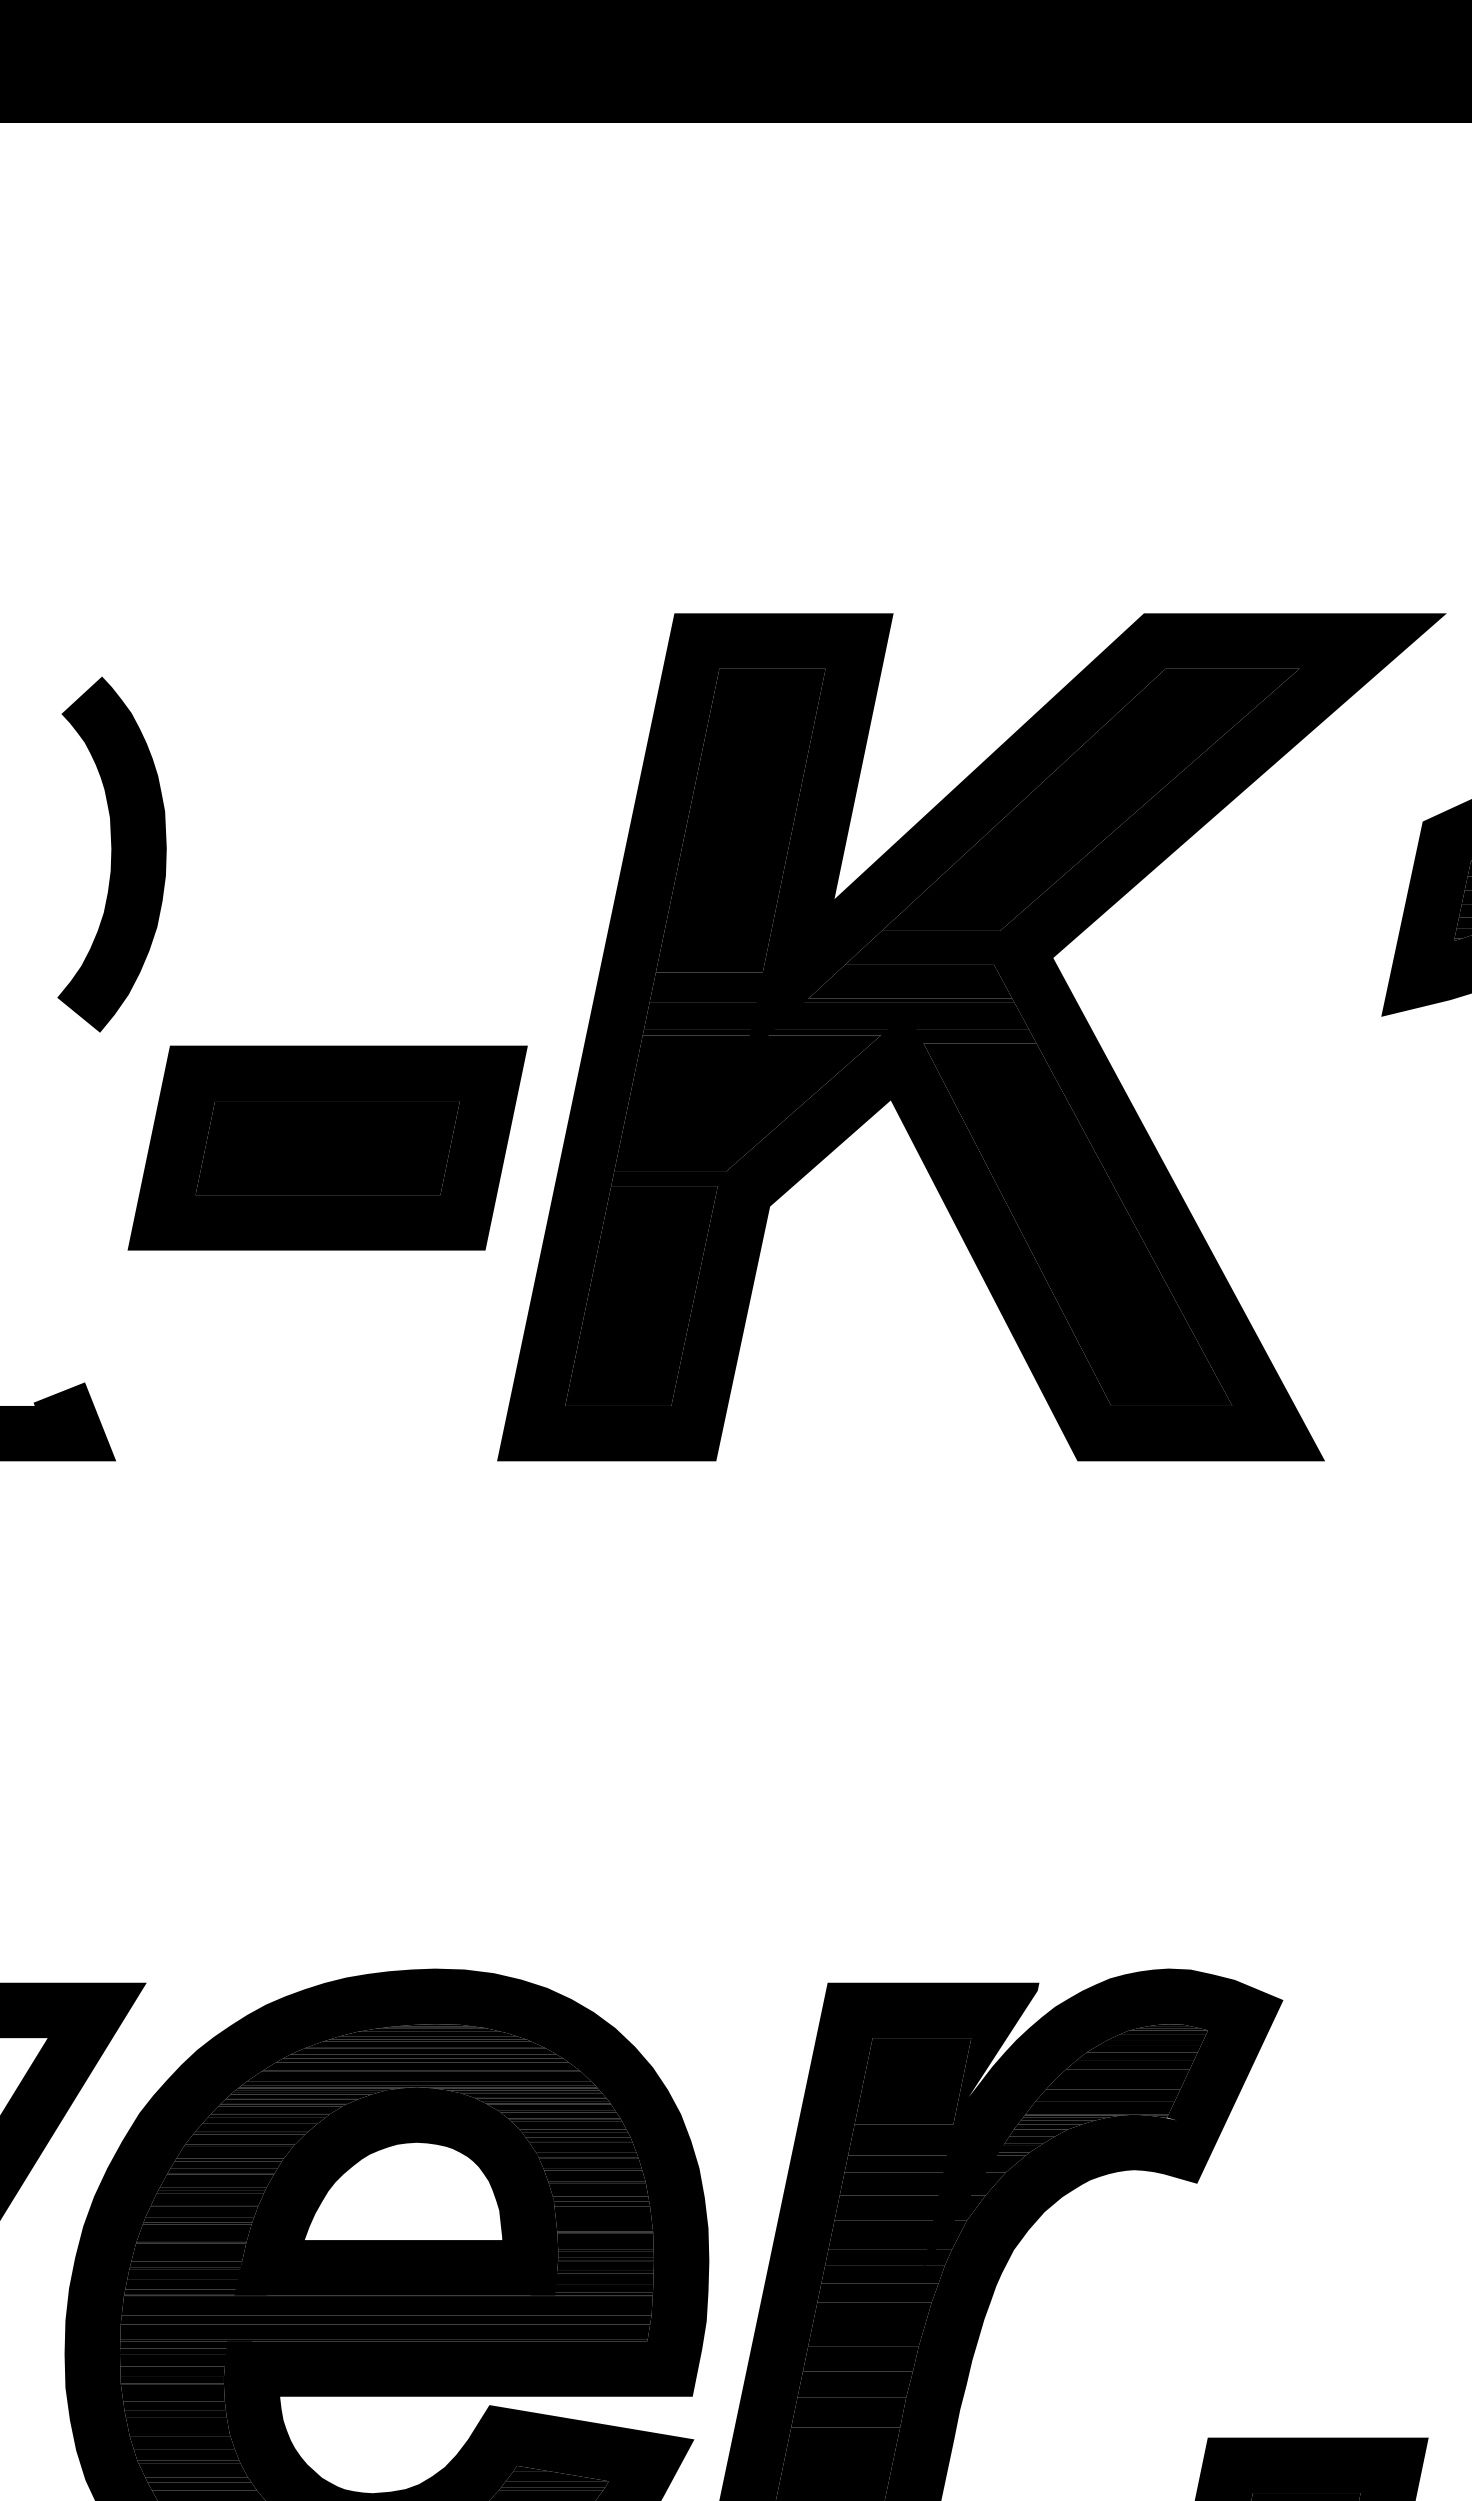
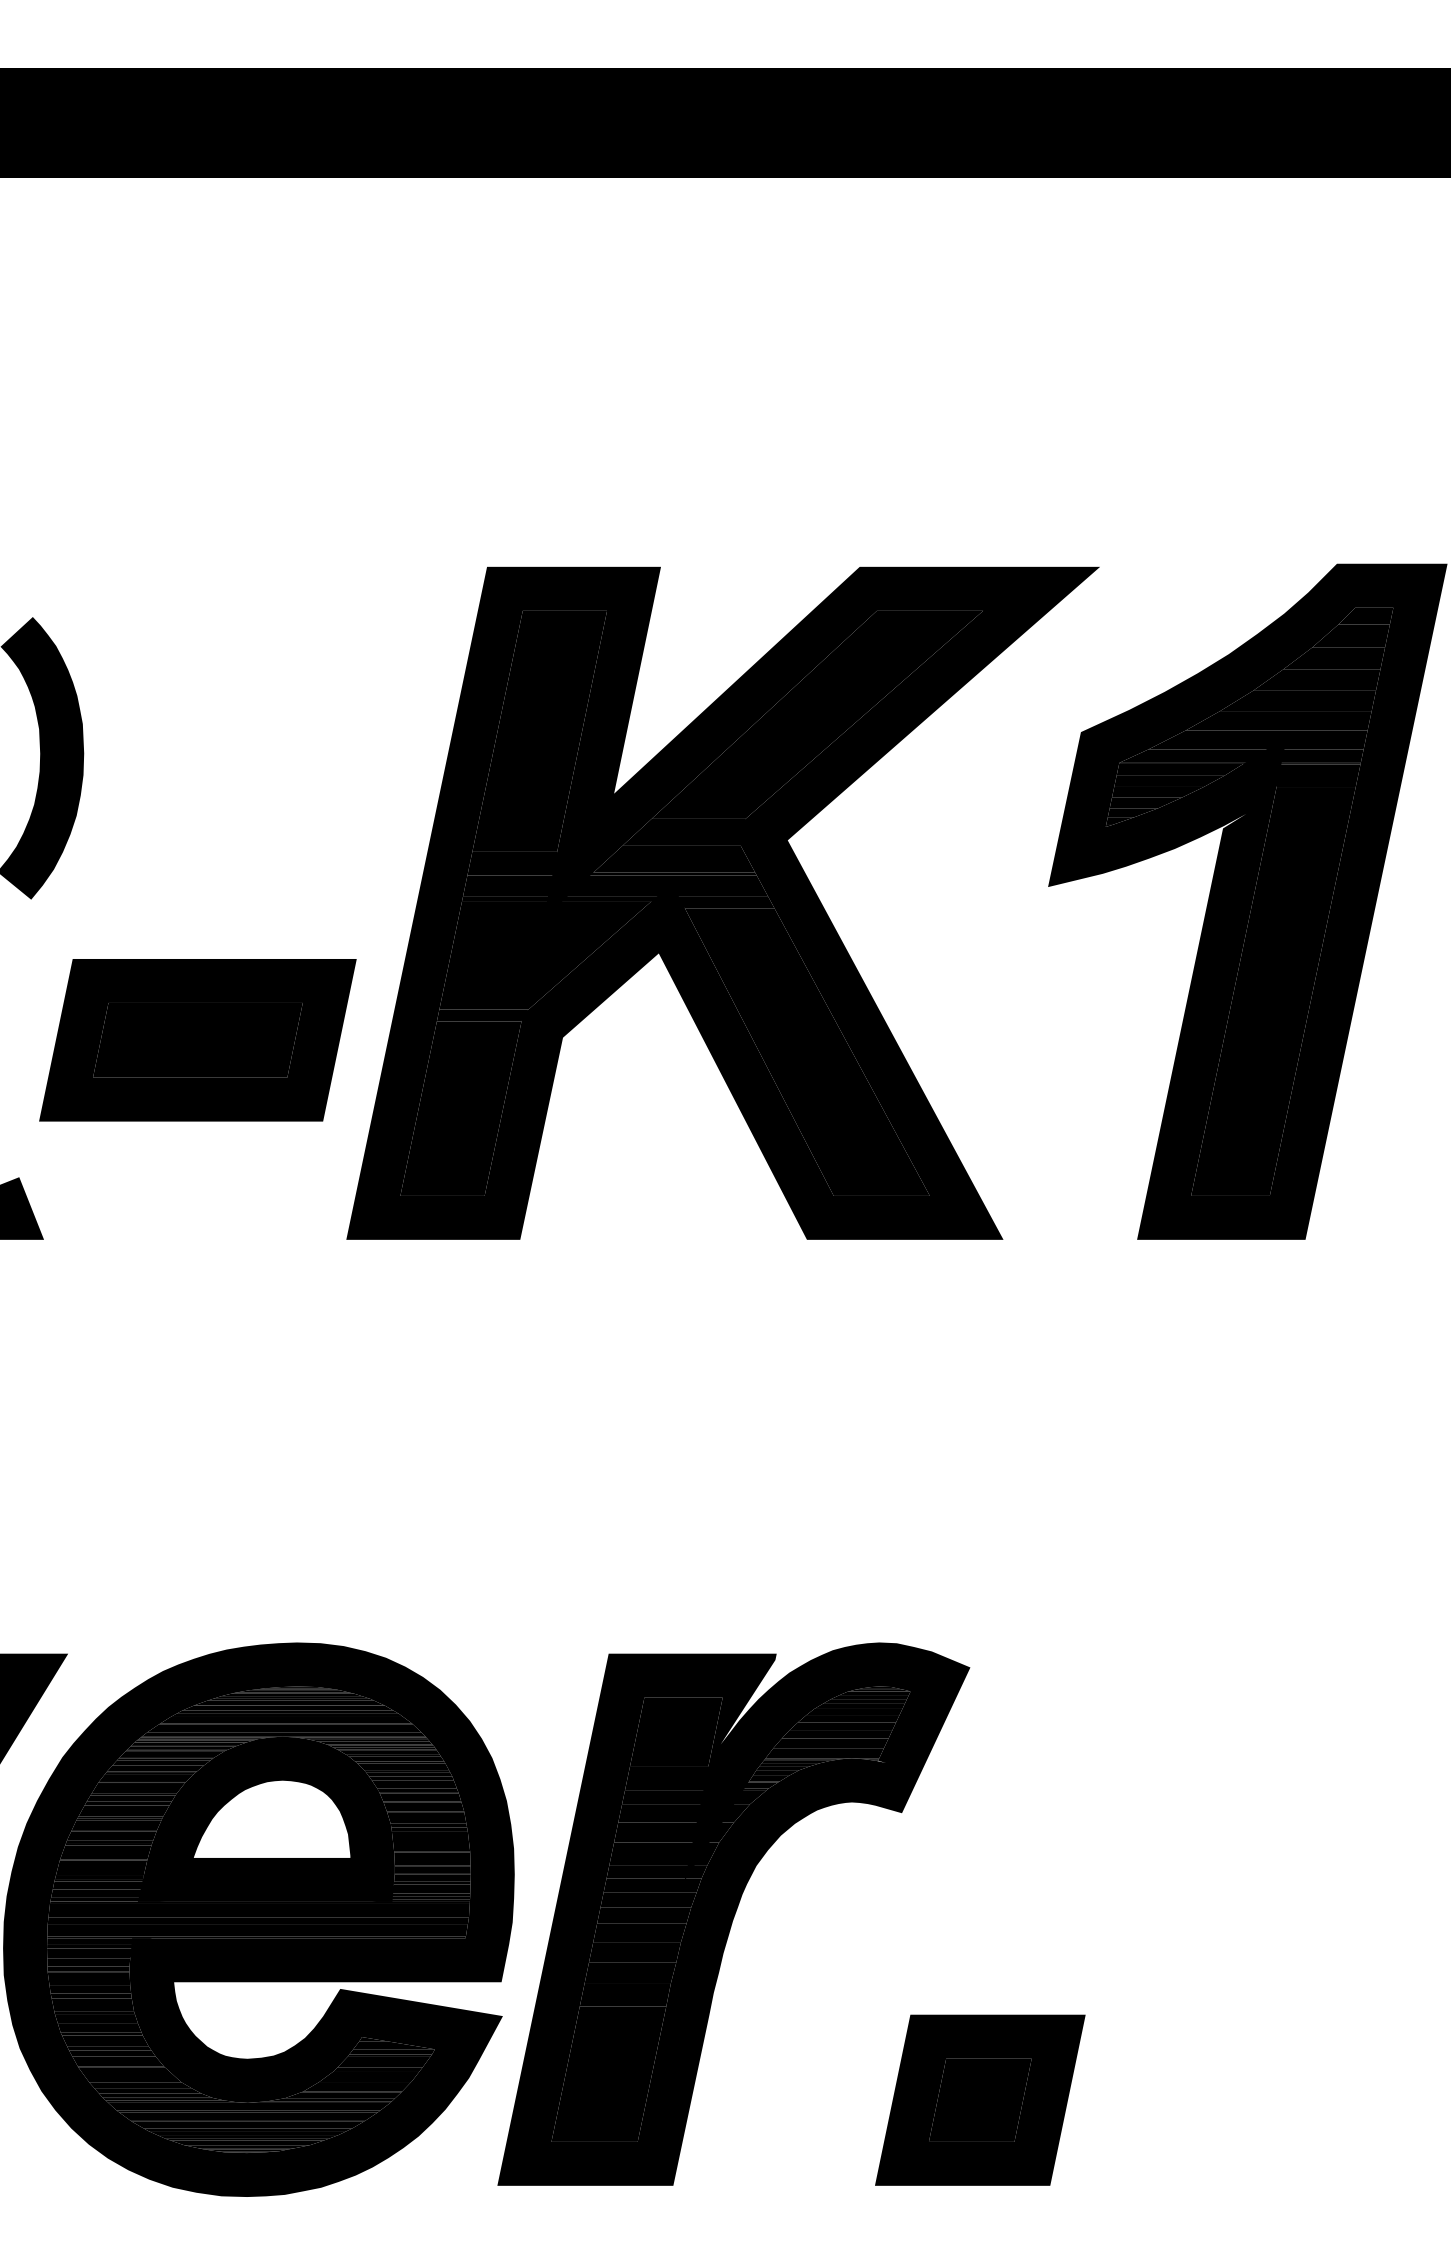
part: (327, 1148) -> (197, 1040), moved

